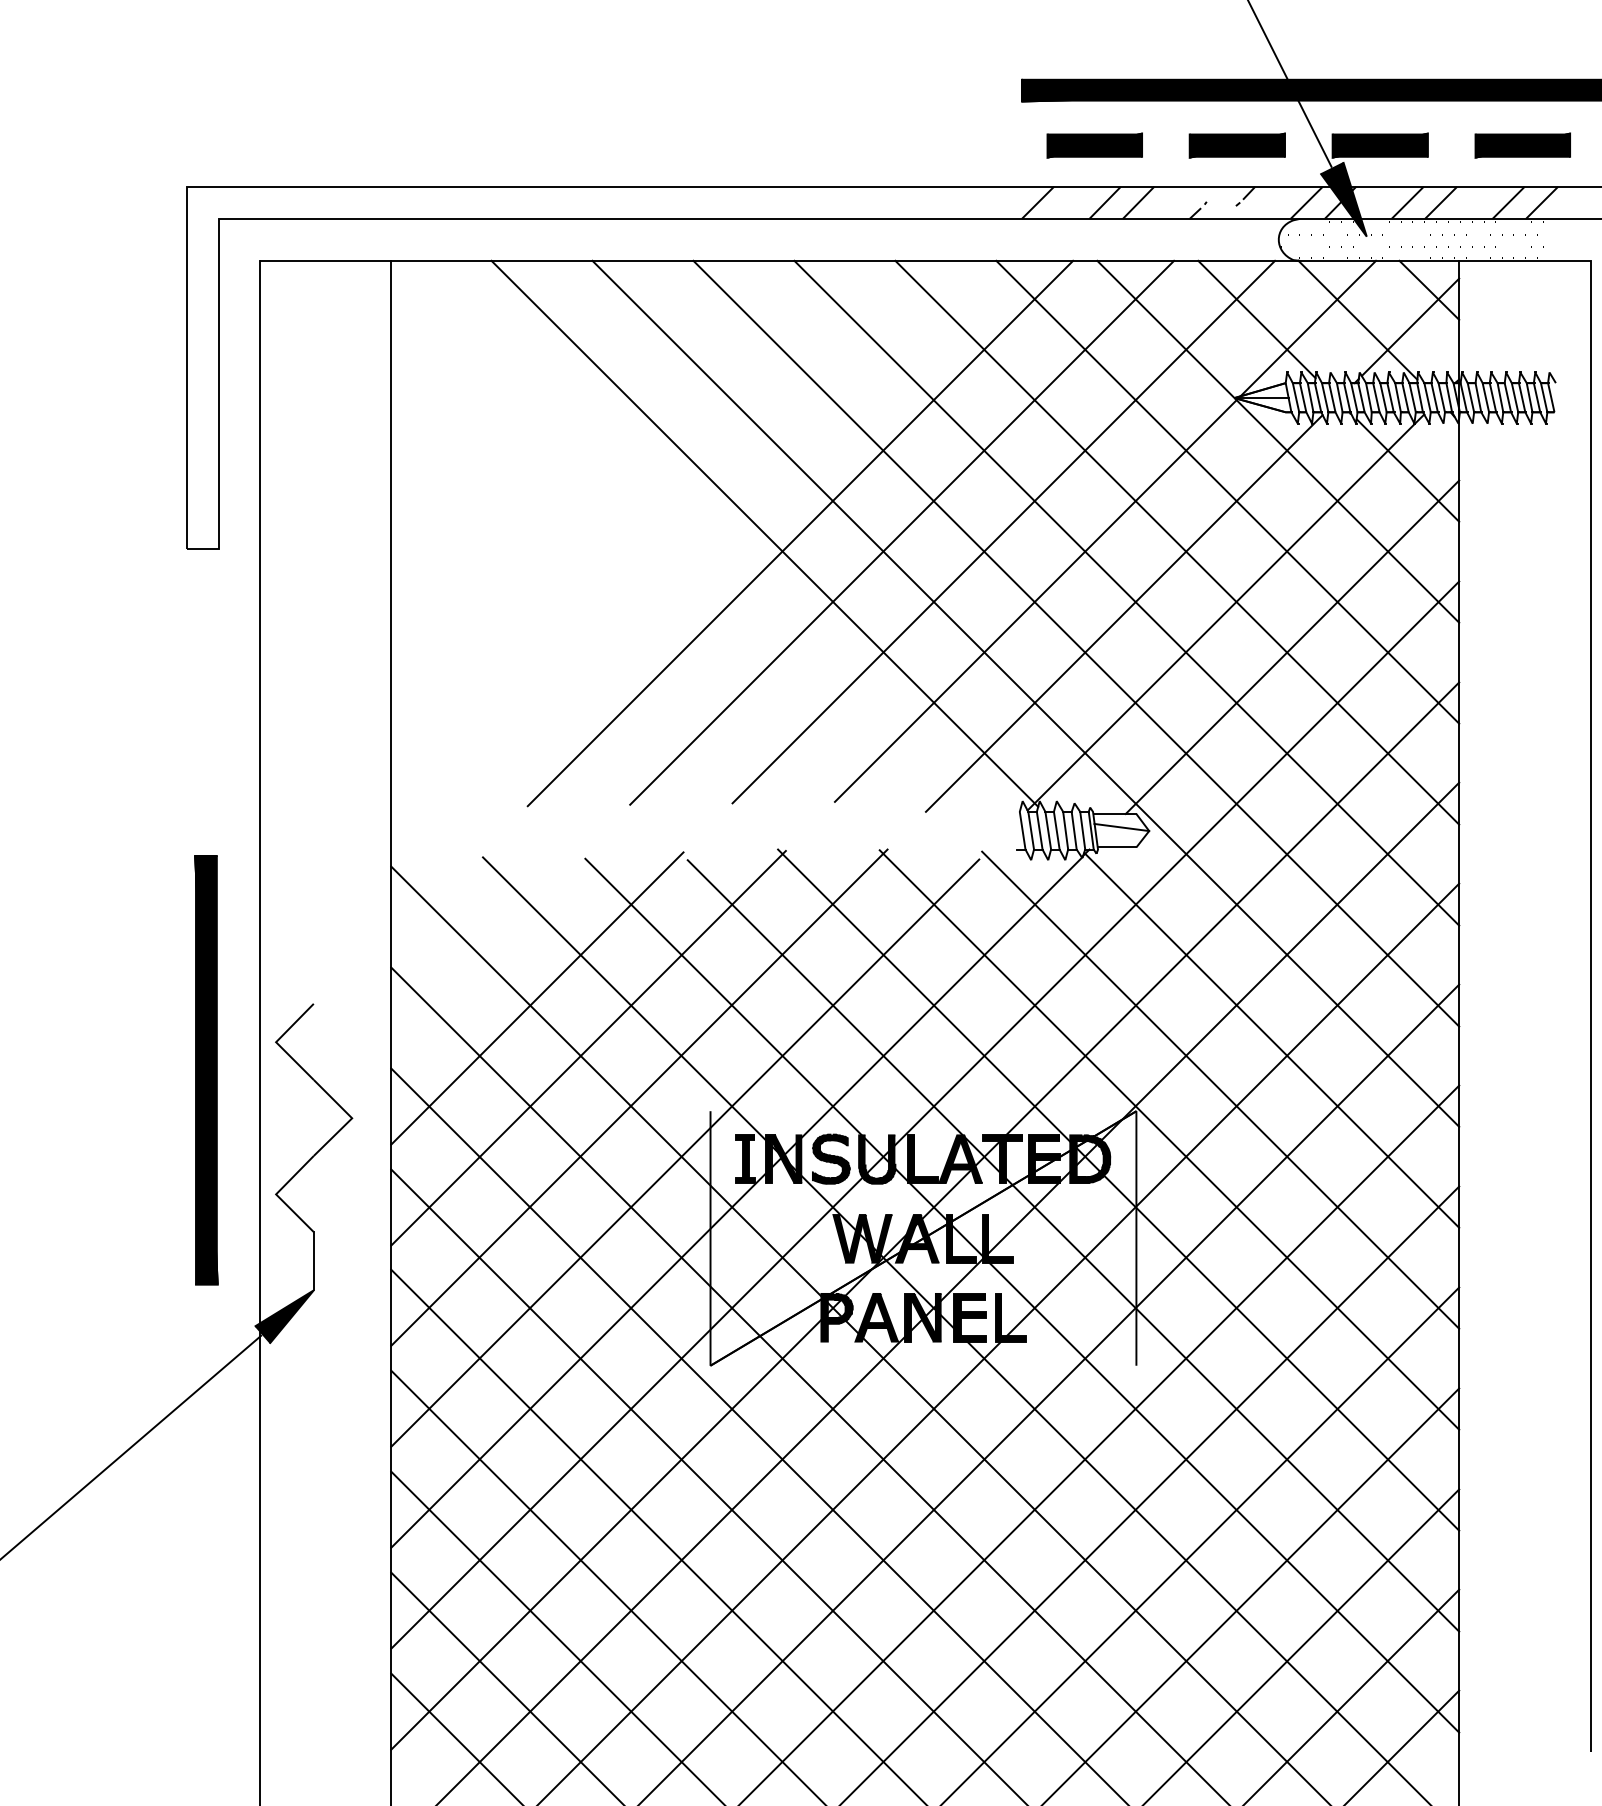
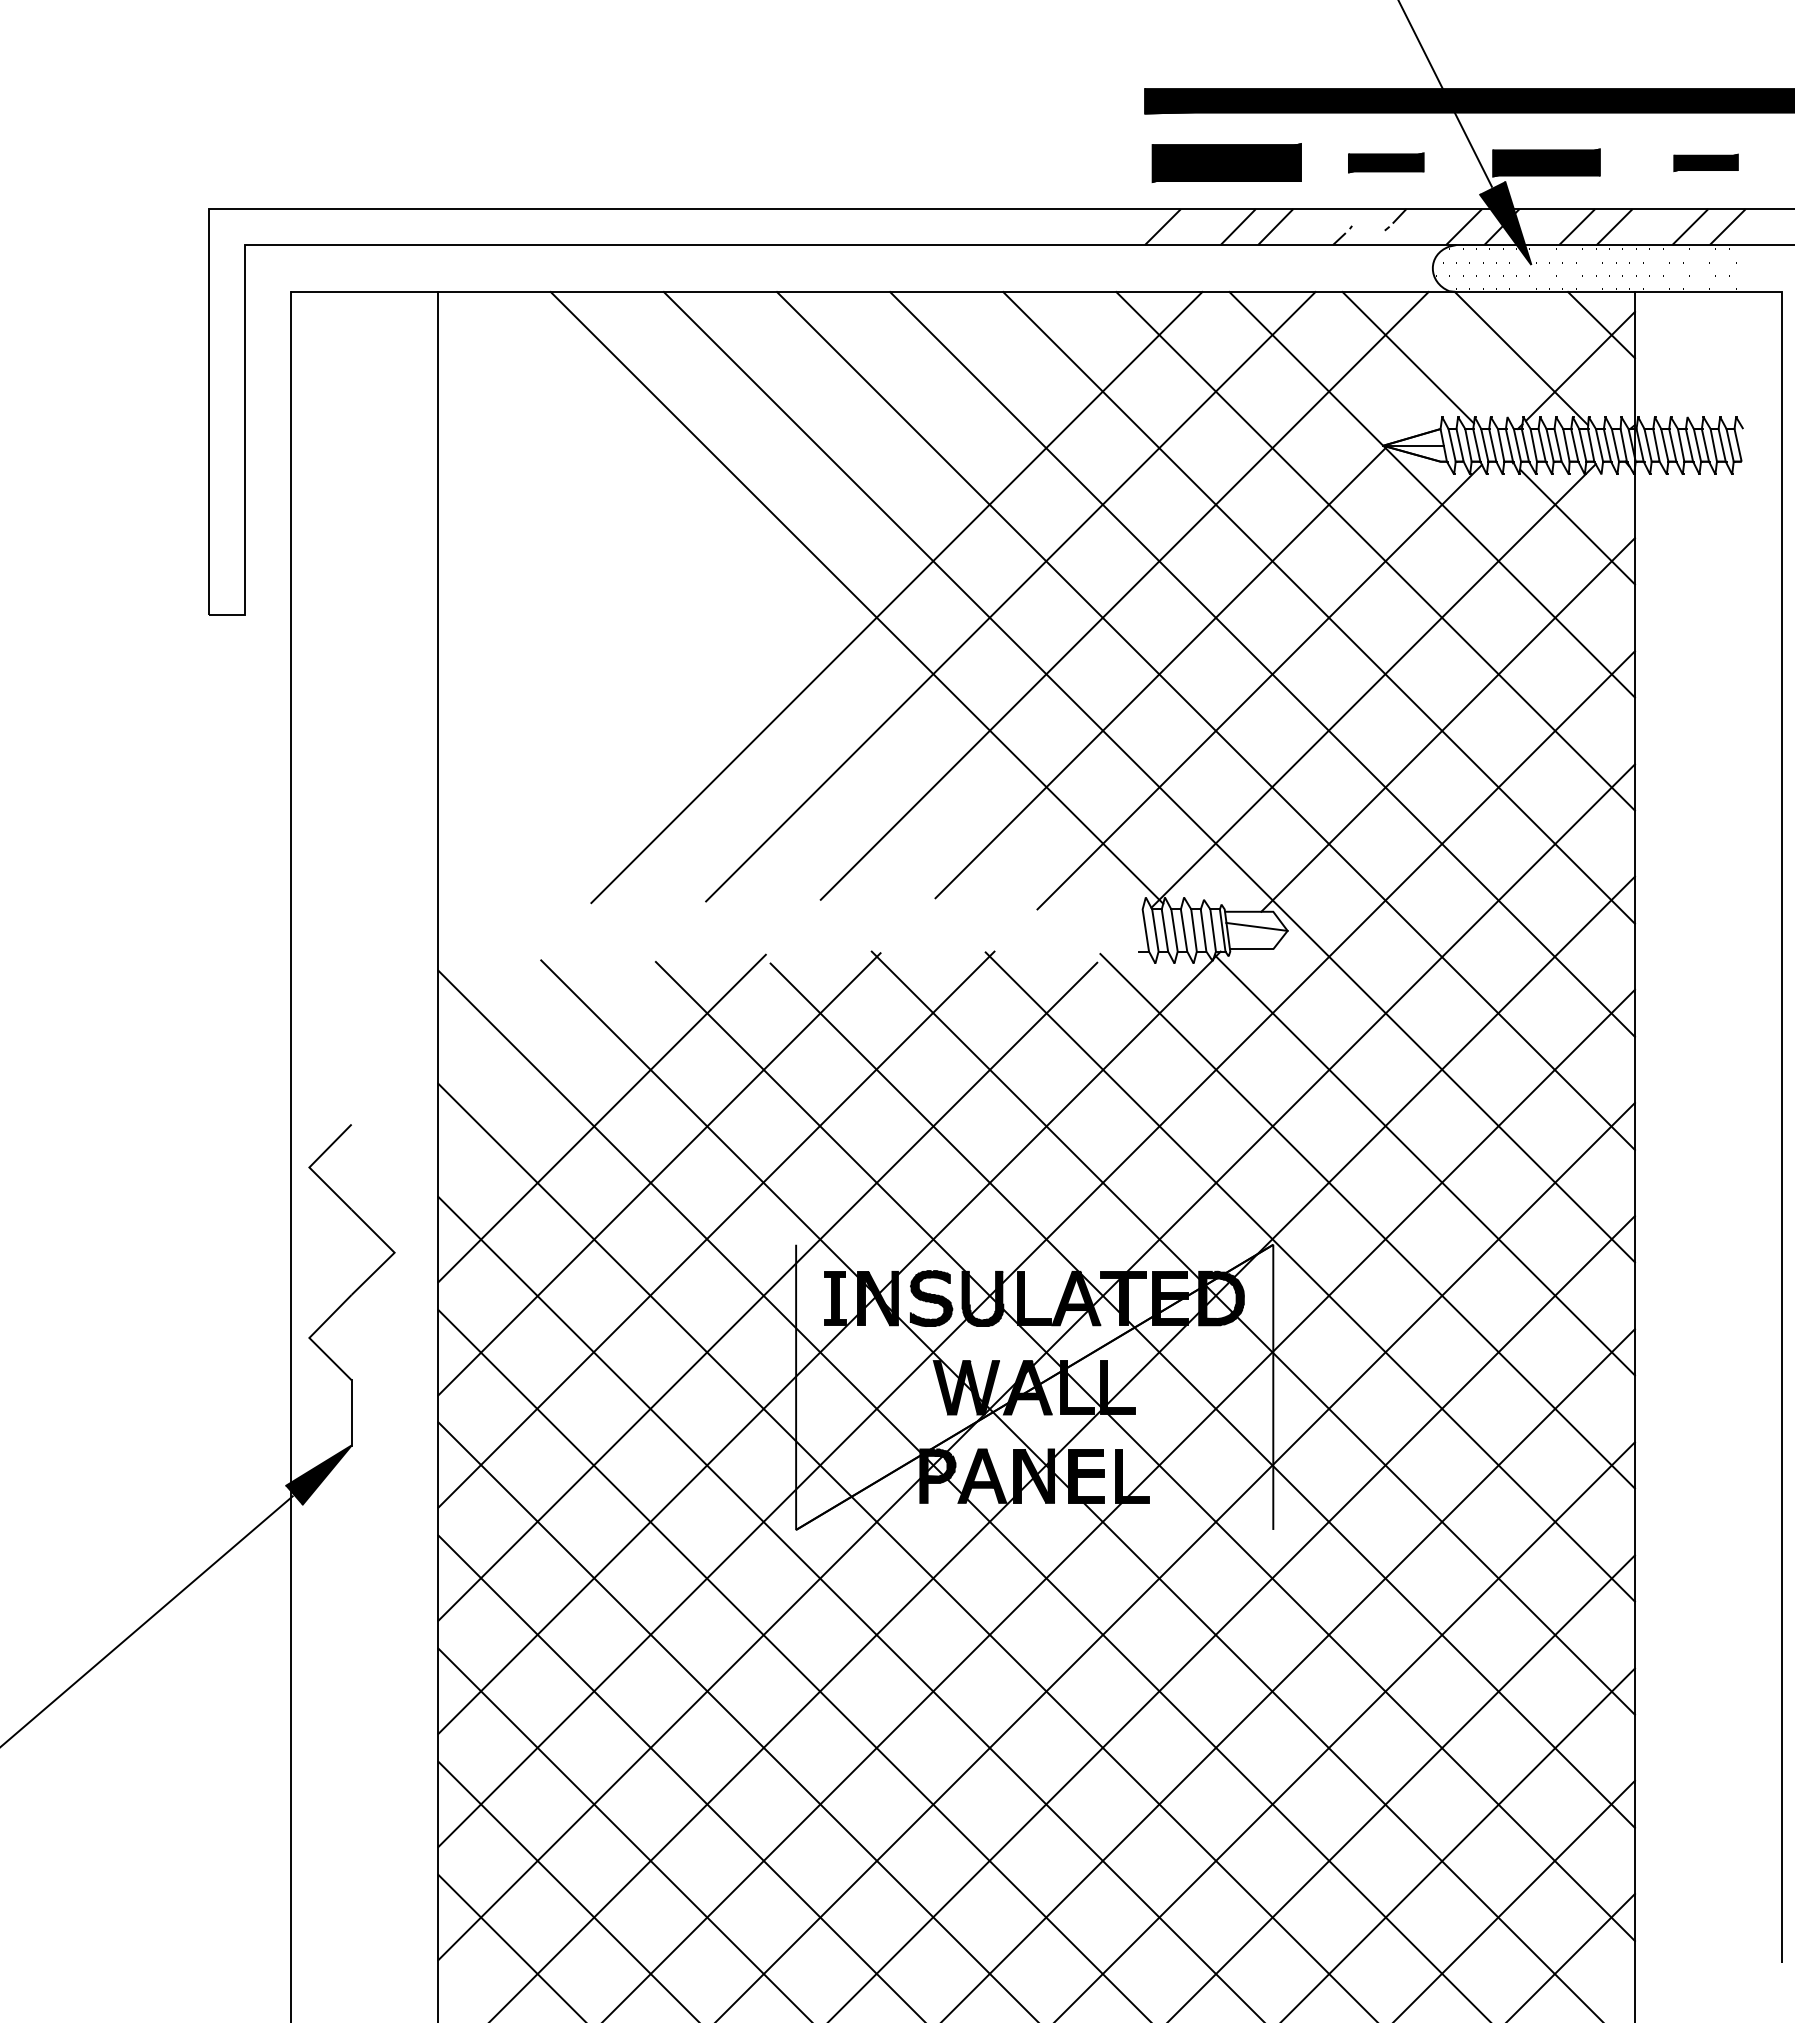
part: (1094, 145) -> (1226, 162), size x1.4
part: (1236, 145) -> (1385, 162), size x0.7
part: (1522, 145) -> (1705, 162), size x0.6
line: (1308, 327) -> (1466, 366), removed
part: (206, 1070) -> (231, 1199), removed

